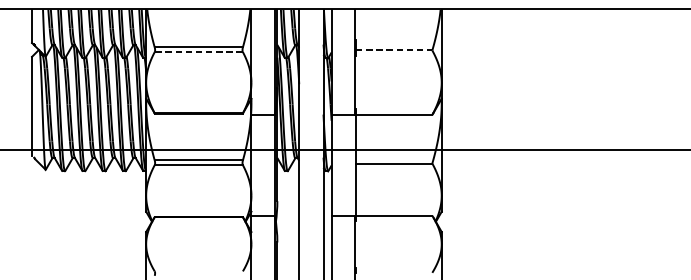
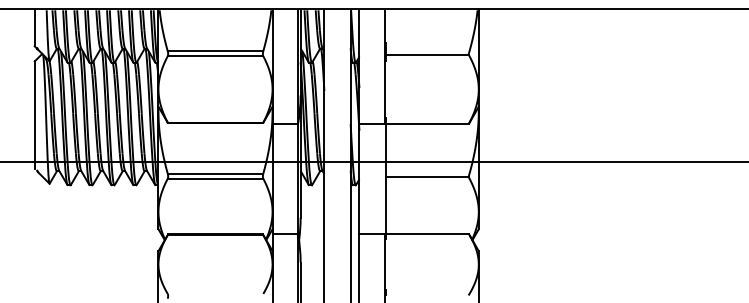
line: (394, 50) -> (427, 54), dashed -> solid
line: (198, 52) -> (215, 56), dashed -> solid

